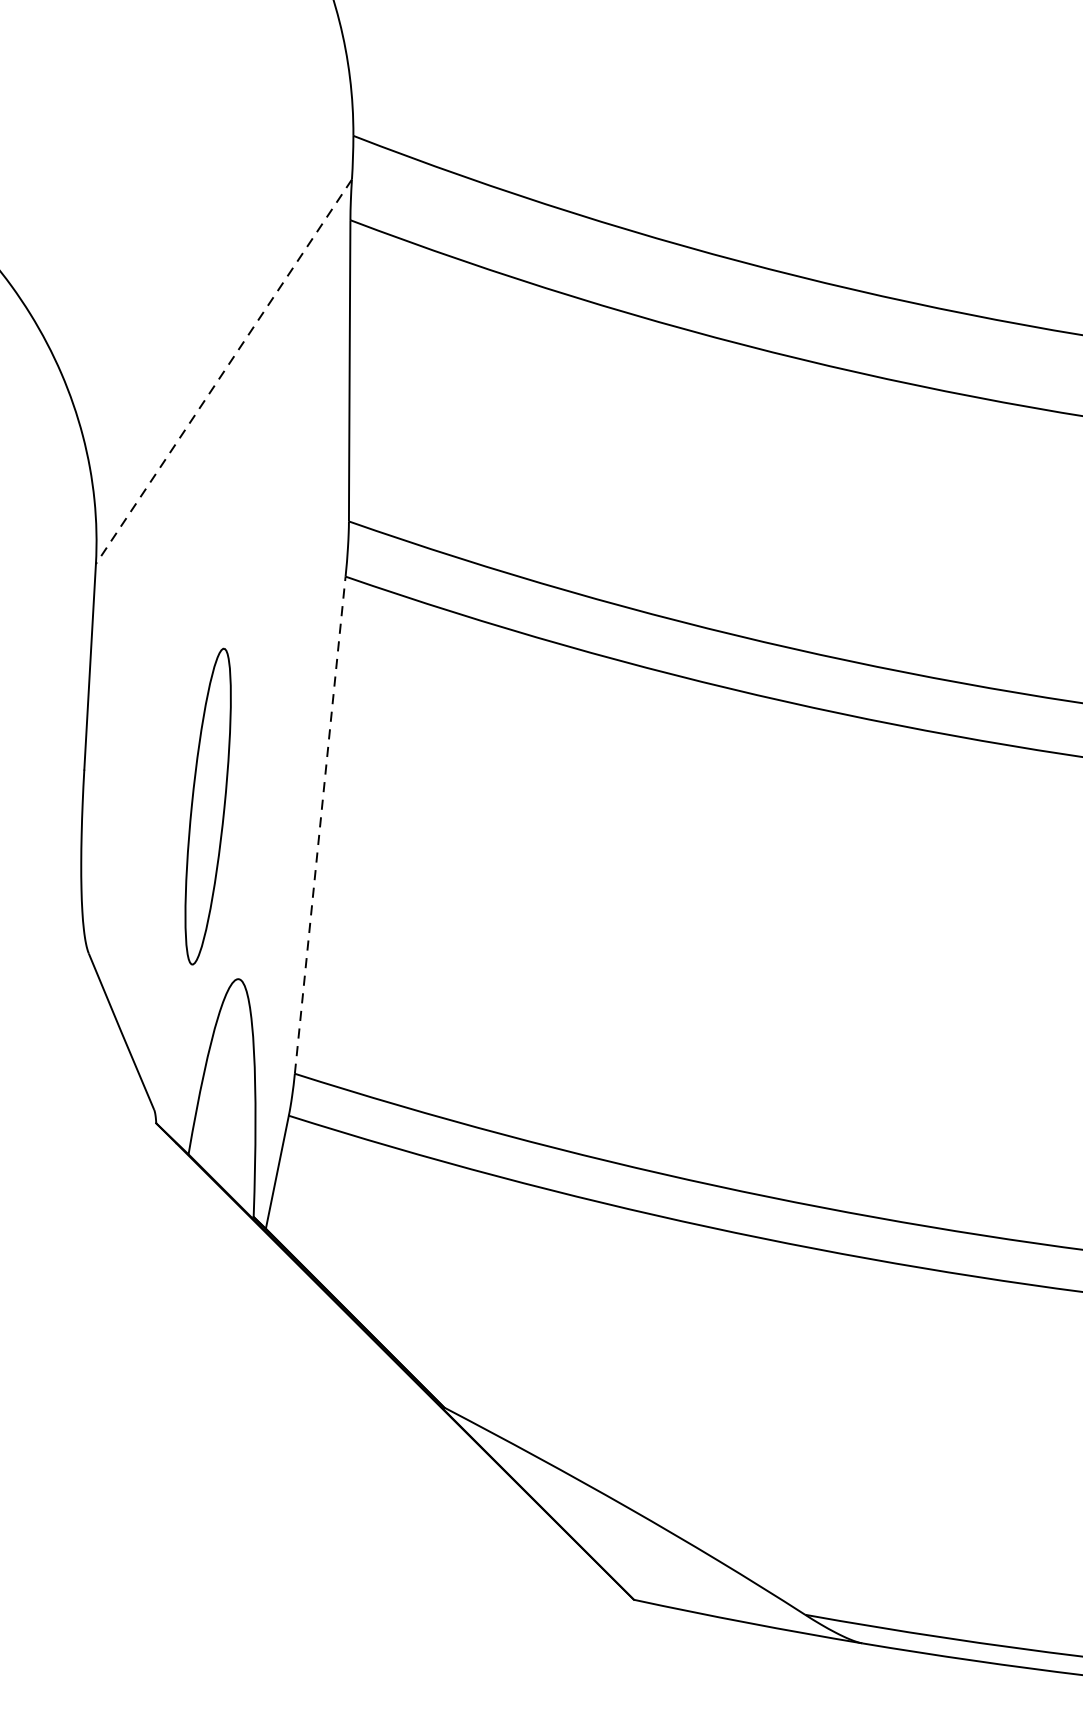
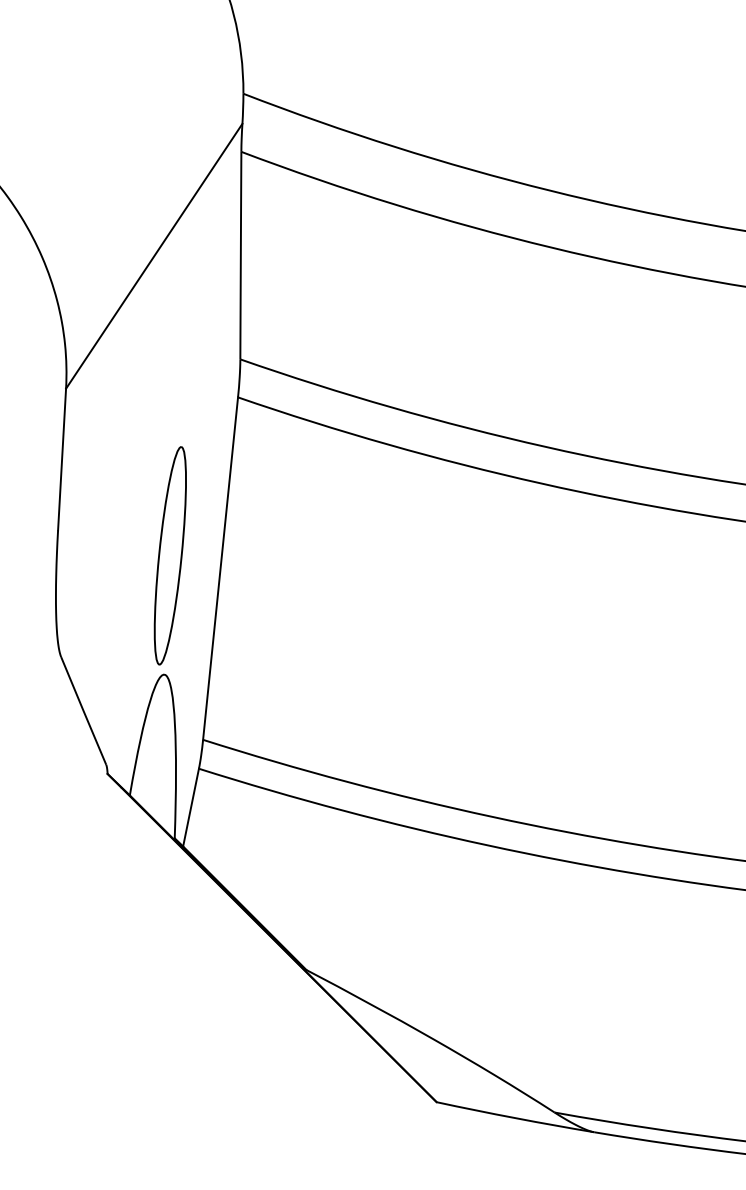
line: (222, 372) -> (153, 256), dashed -> solid
part: (206, 806) -> (169, 555), moved
line: (320, 825) -> (220, 568), dashed -> solid

